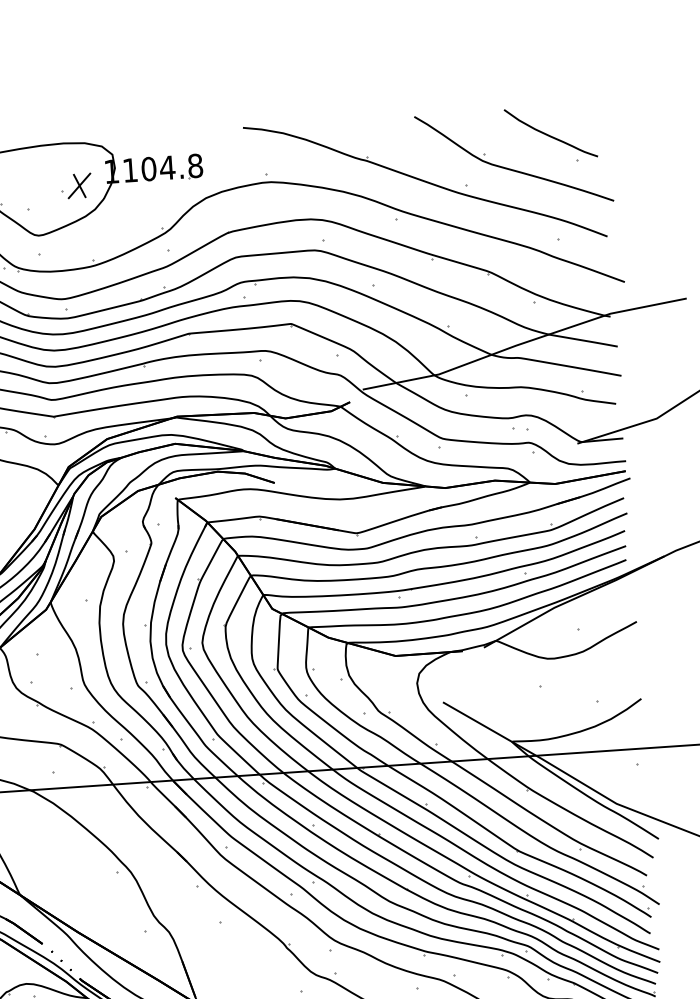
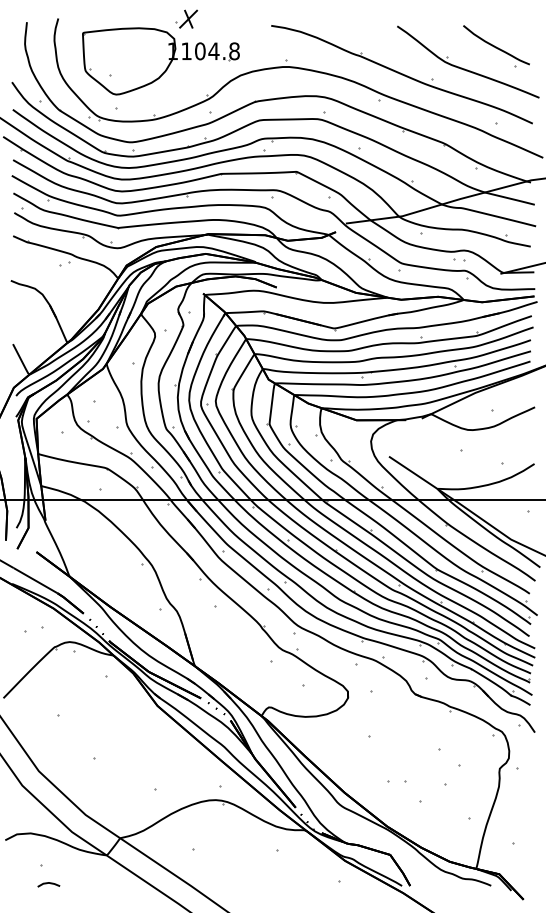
part: (76, 185) -> (186, 18), moved

